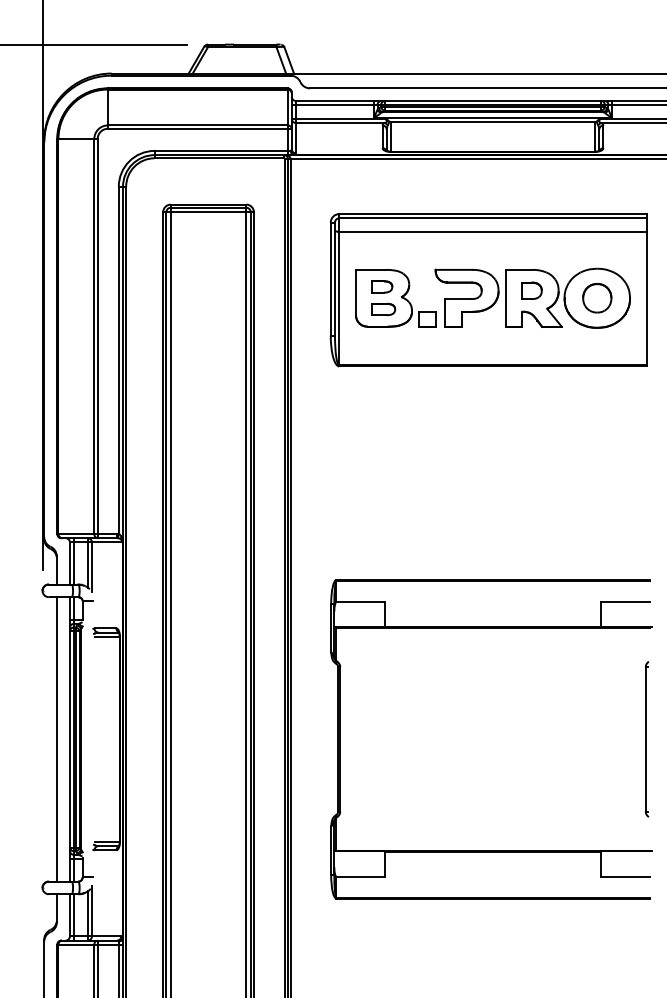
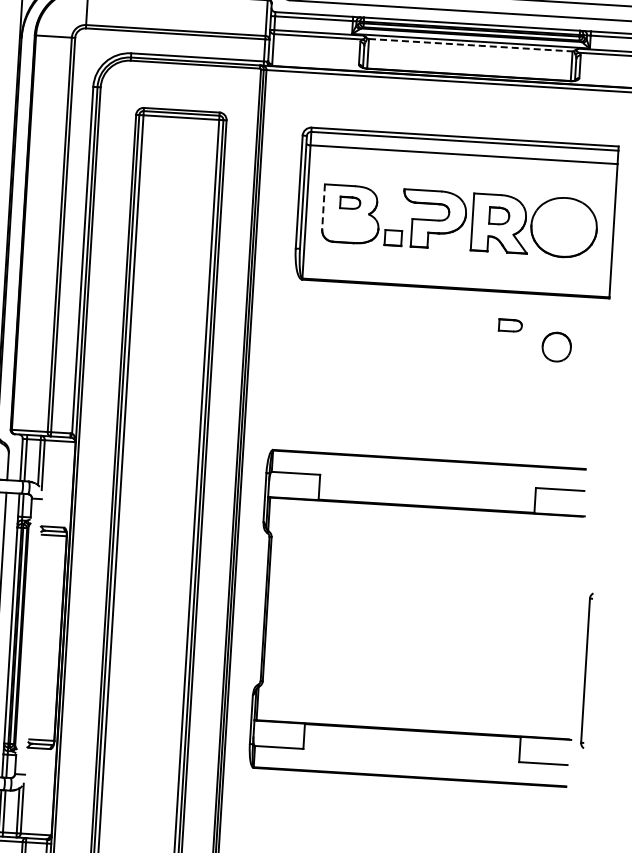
line: (493, 122) -> (471, 45), solid -> dashed
line: (355, 292) -> (323, 206), solid -> dashed
part: (597, 298) -> (556, 347), moved
part: (383, 309) -> (510, 325), moved
part: (491, 628) -> (424, 507), moved

